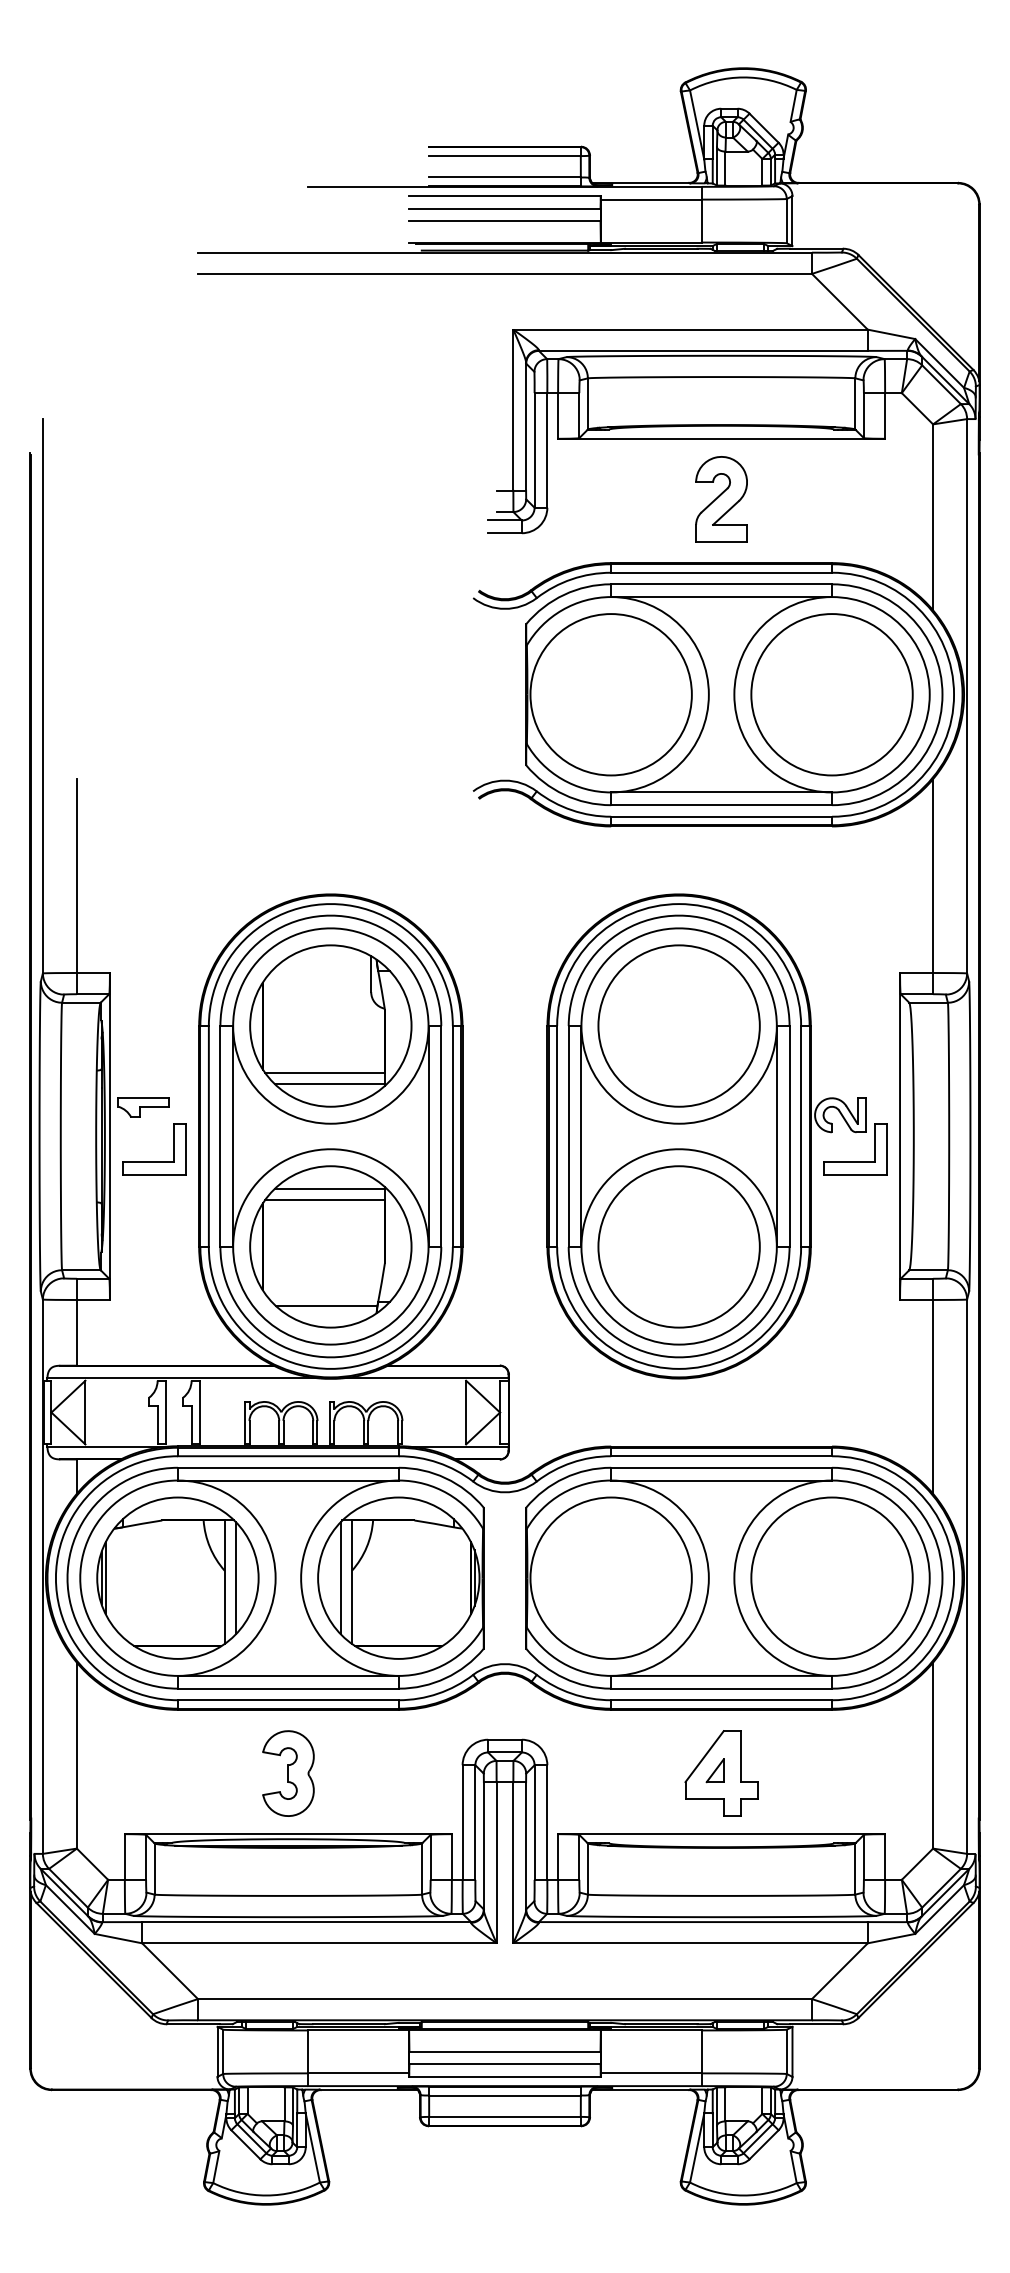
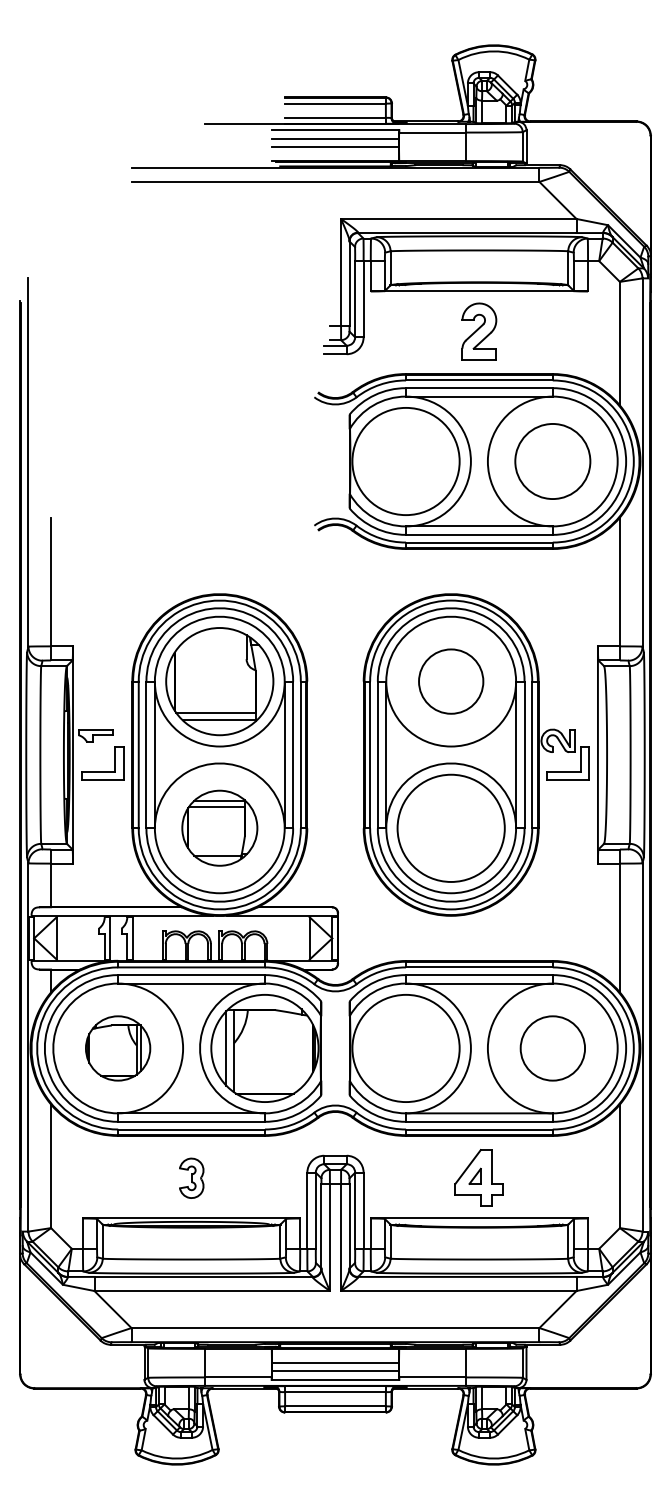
circle: (831, 694) -> (552, 461), size x0.7
circle: (678, 1025) -> (450, 681), size x0.6
part: (330, 1245) -> (219, 827), size x0.7
part: (176, 1578) -> (117, 1048), size x0.6
circle: (831, 1578) -> (552, 1048), size x0.6
part: (288, 1773) -> (191, 1178), size x0.7

